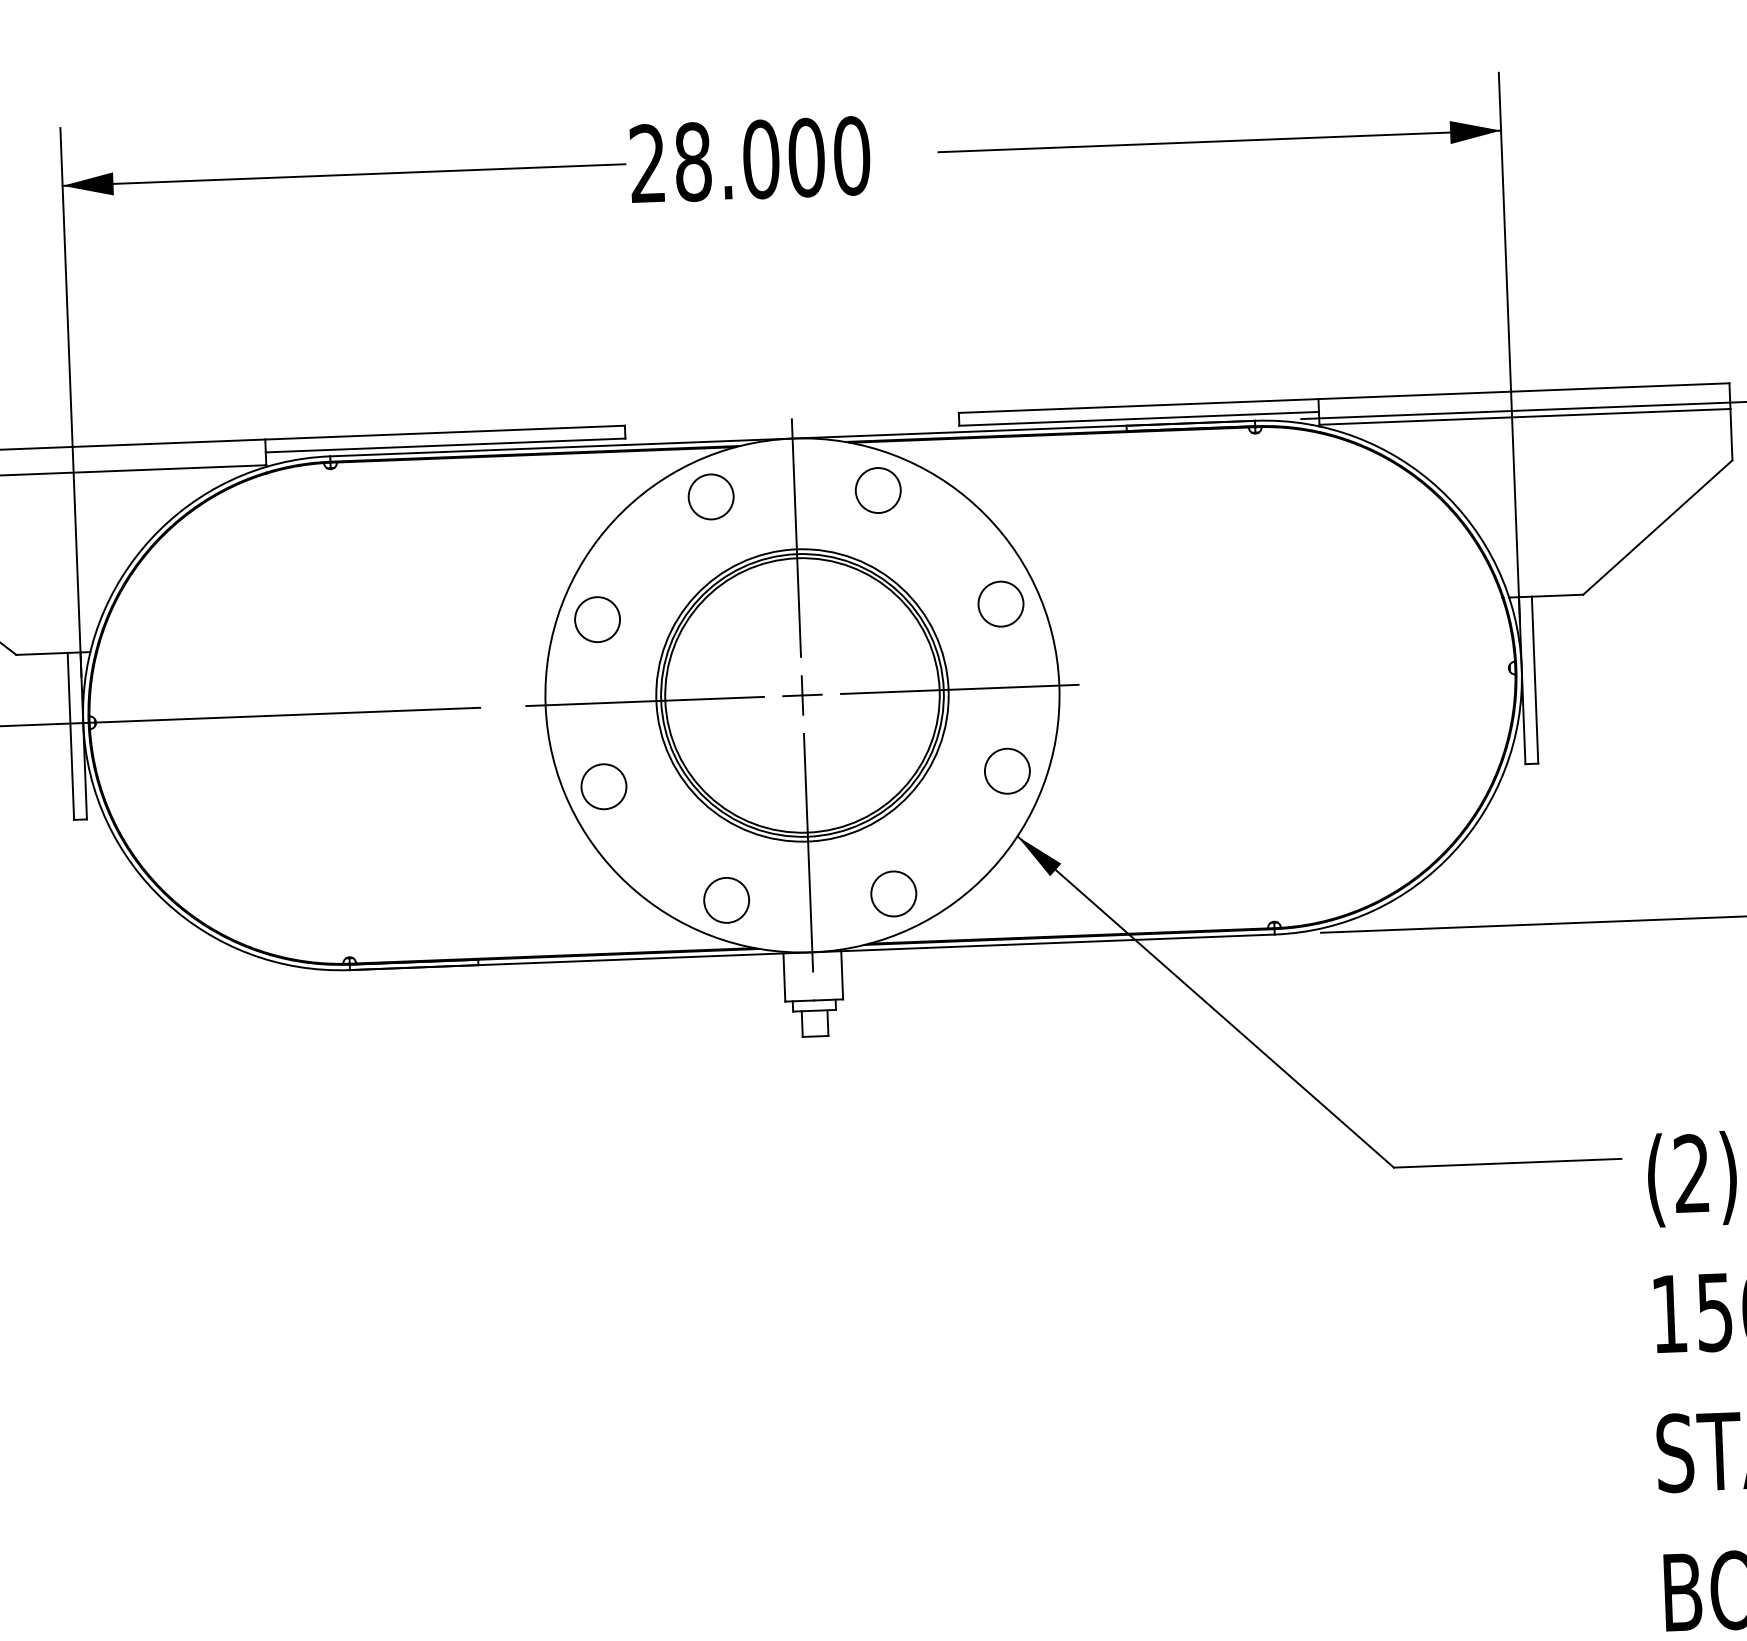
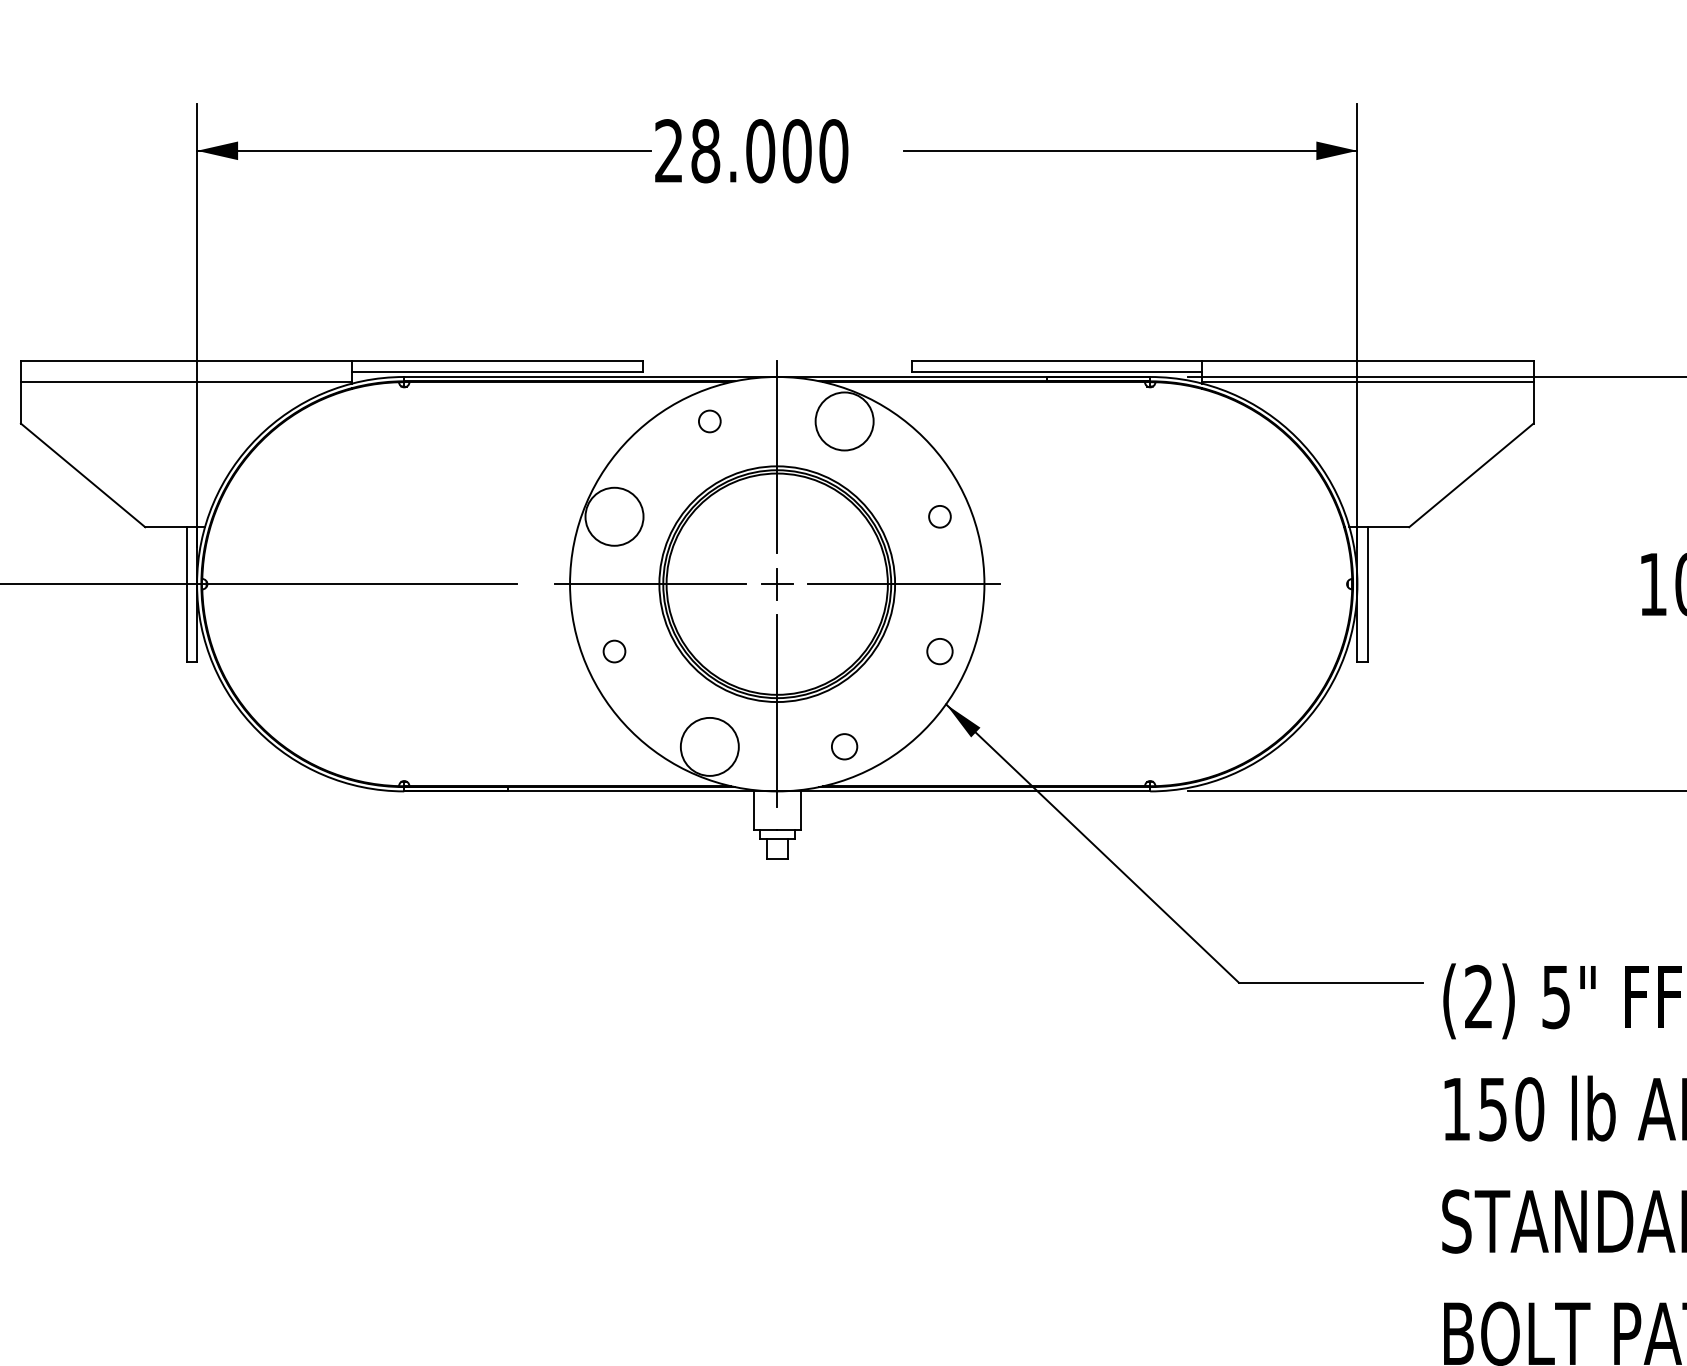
circle: (878, 490) -> (844, 421), size x1.6
circle: (710, 496) -> (709, 421), size x0.6
circle: (1000, 603) -> (939, 516), size x0.6
circle: (597, 619) -> (614, 516), size x1.6
circle: (1006, 771) -> (939, 651), size x0.7
circle: (603, 786) -> (614, 651), size x0.6
circle: (893, 893) -> (844, 746), size x0.7
circle: (726, 899) -> (709, 746), size x1.6

